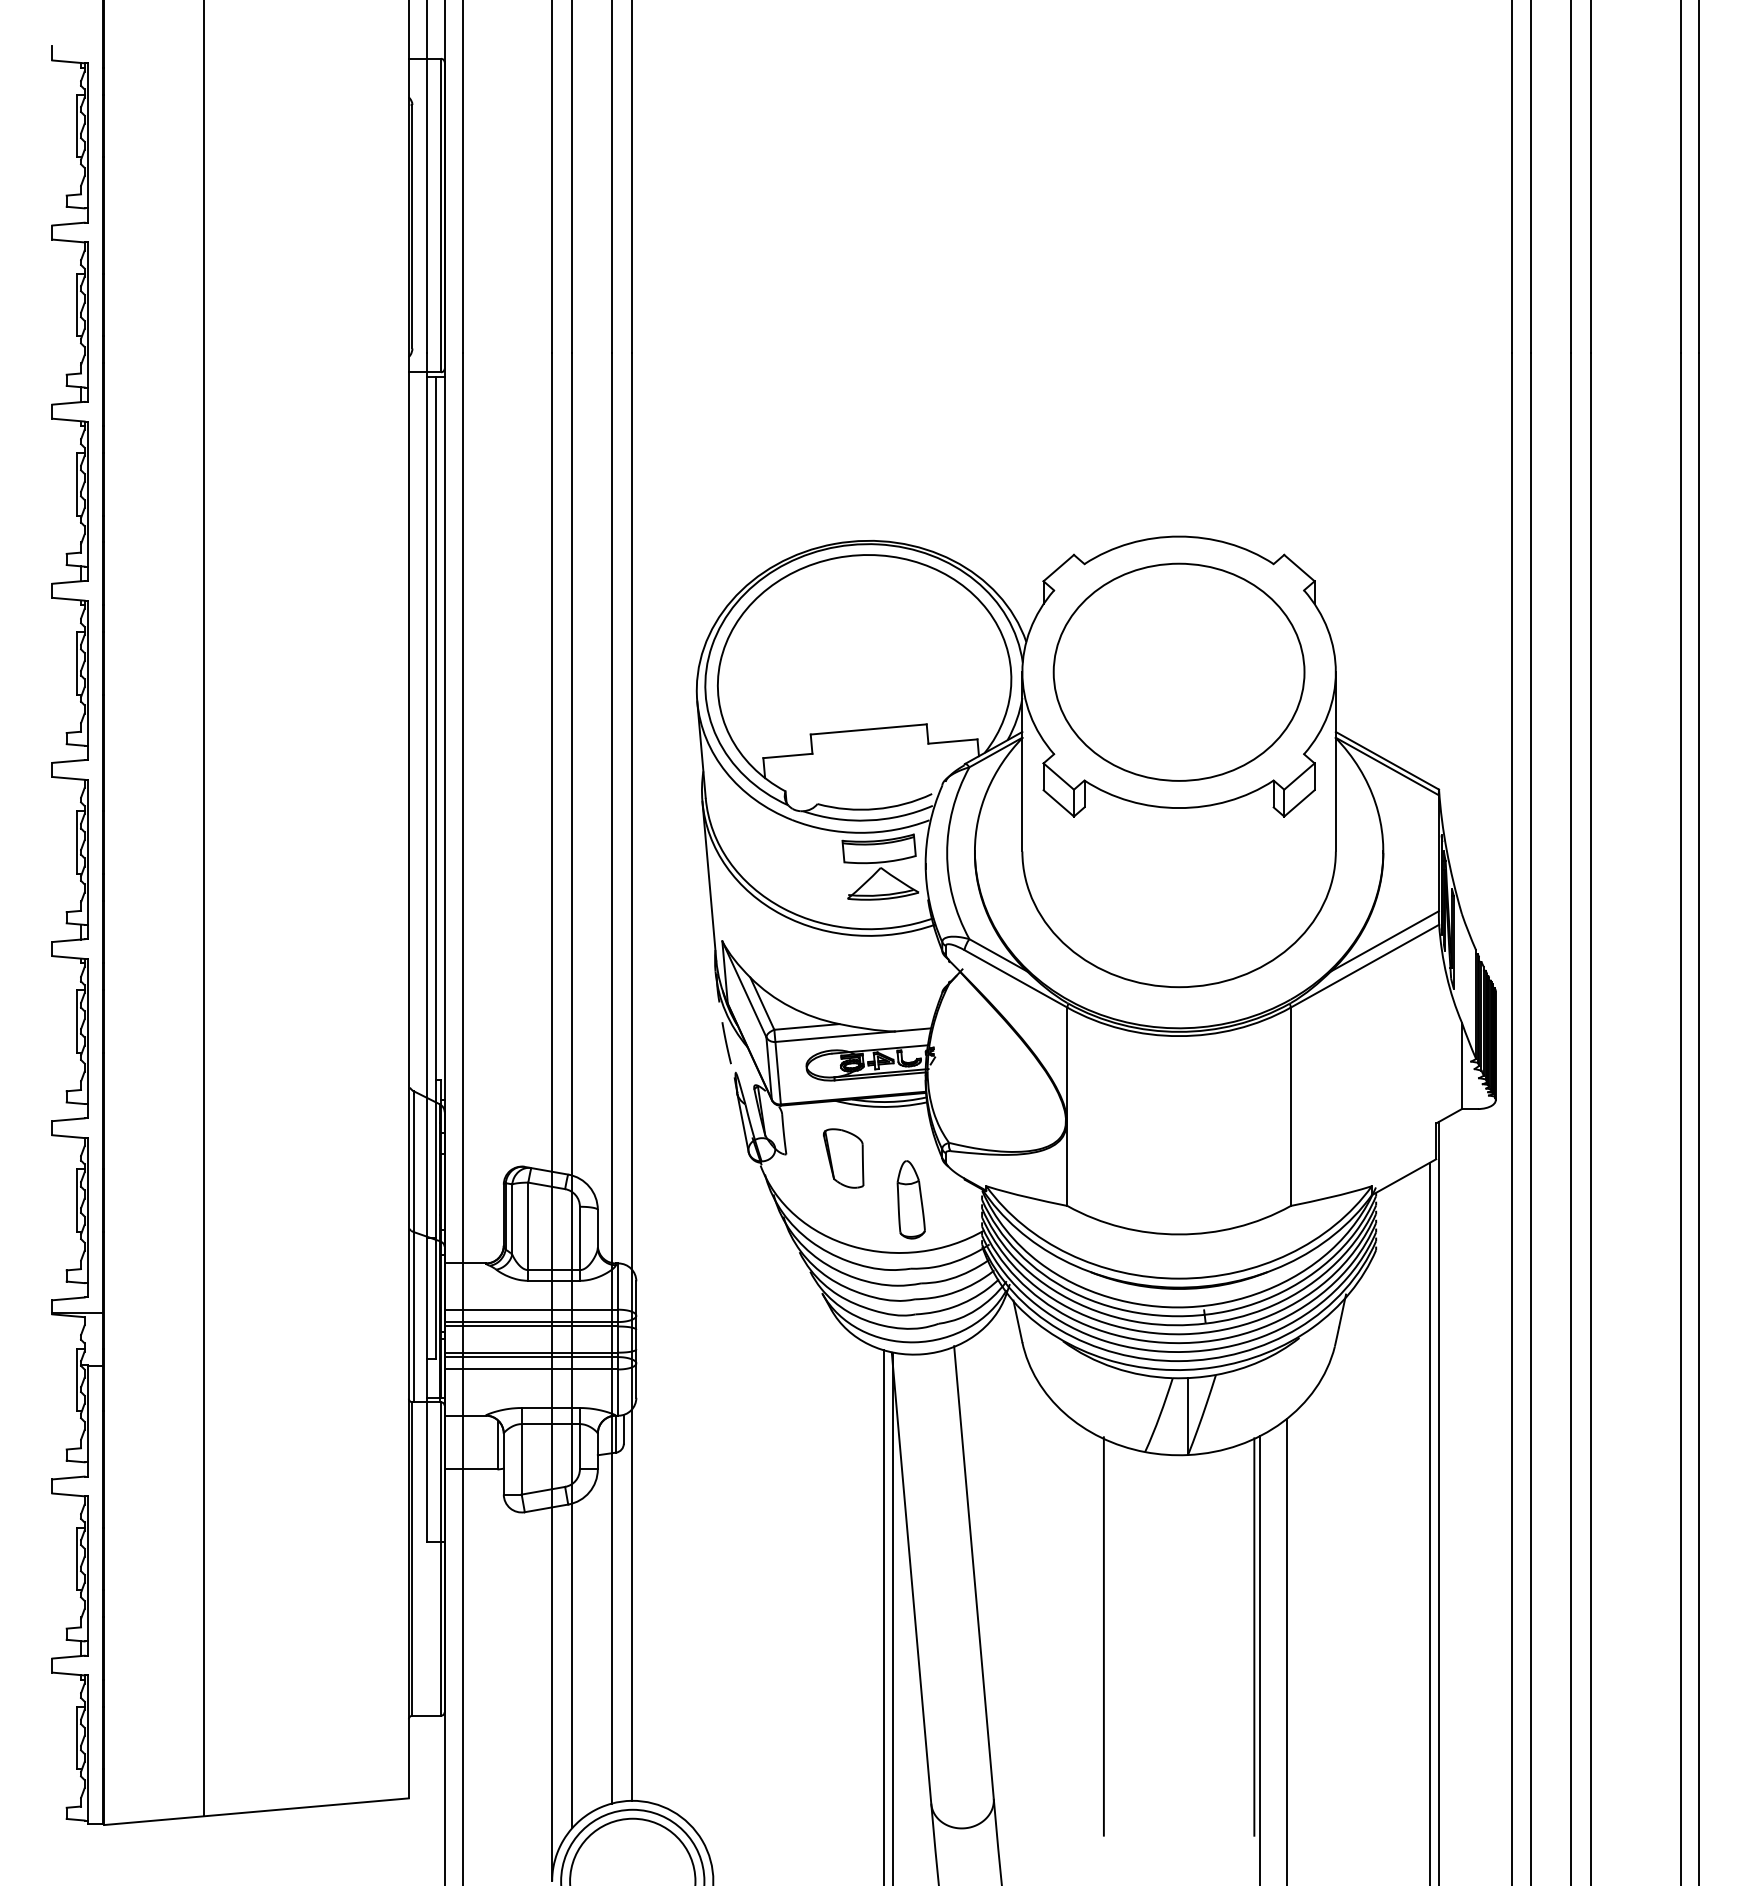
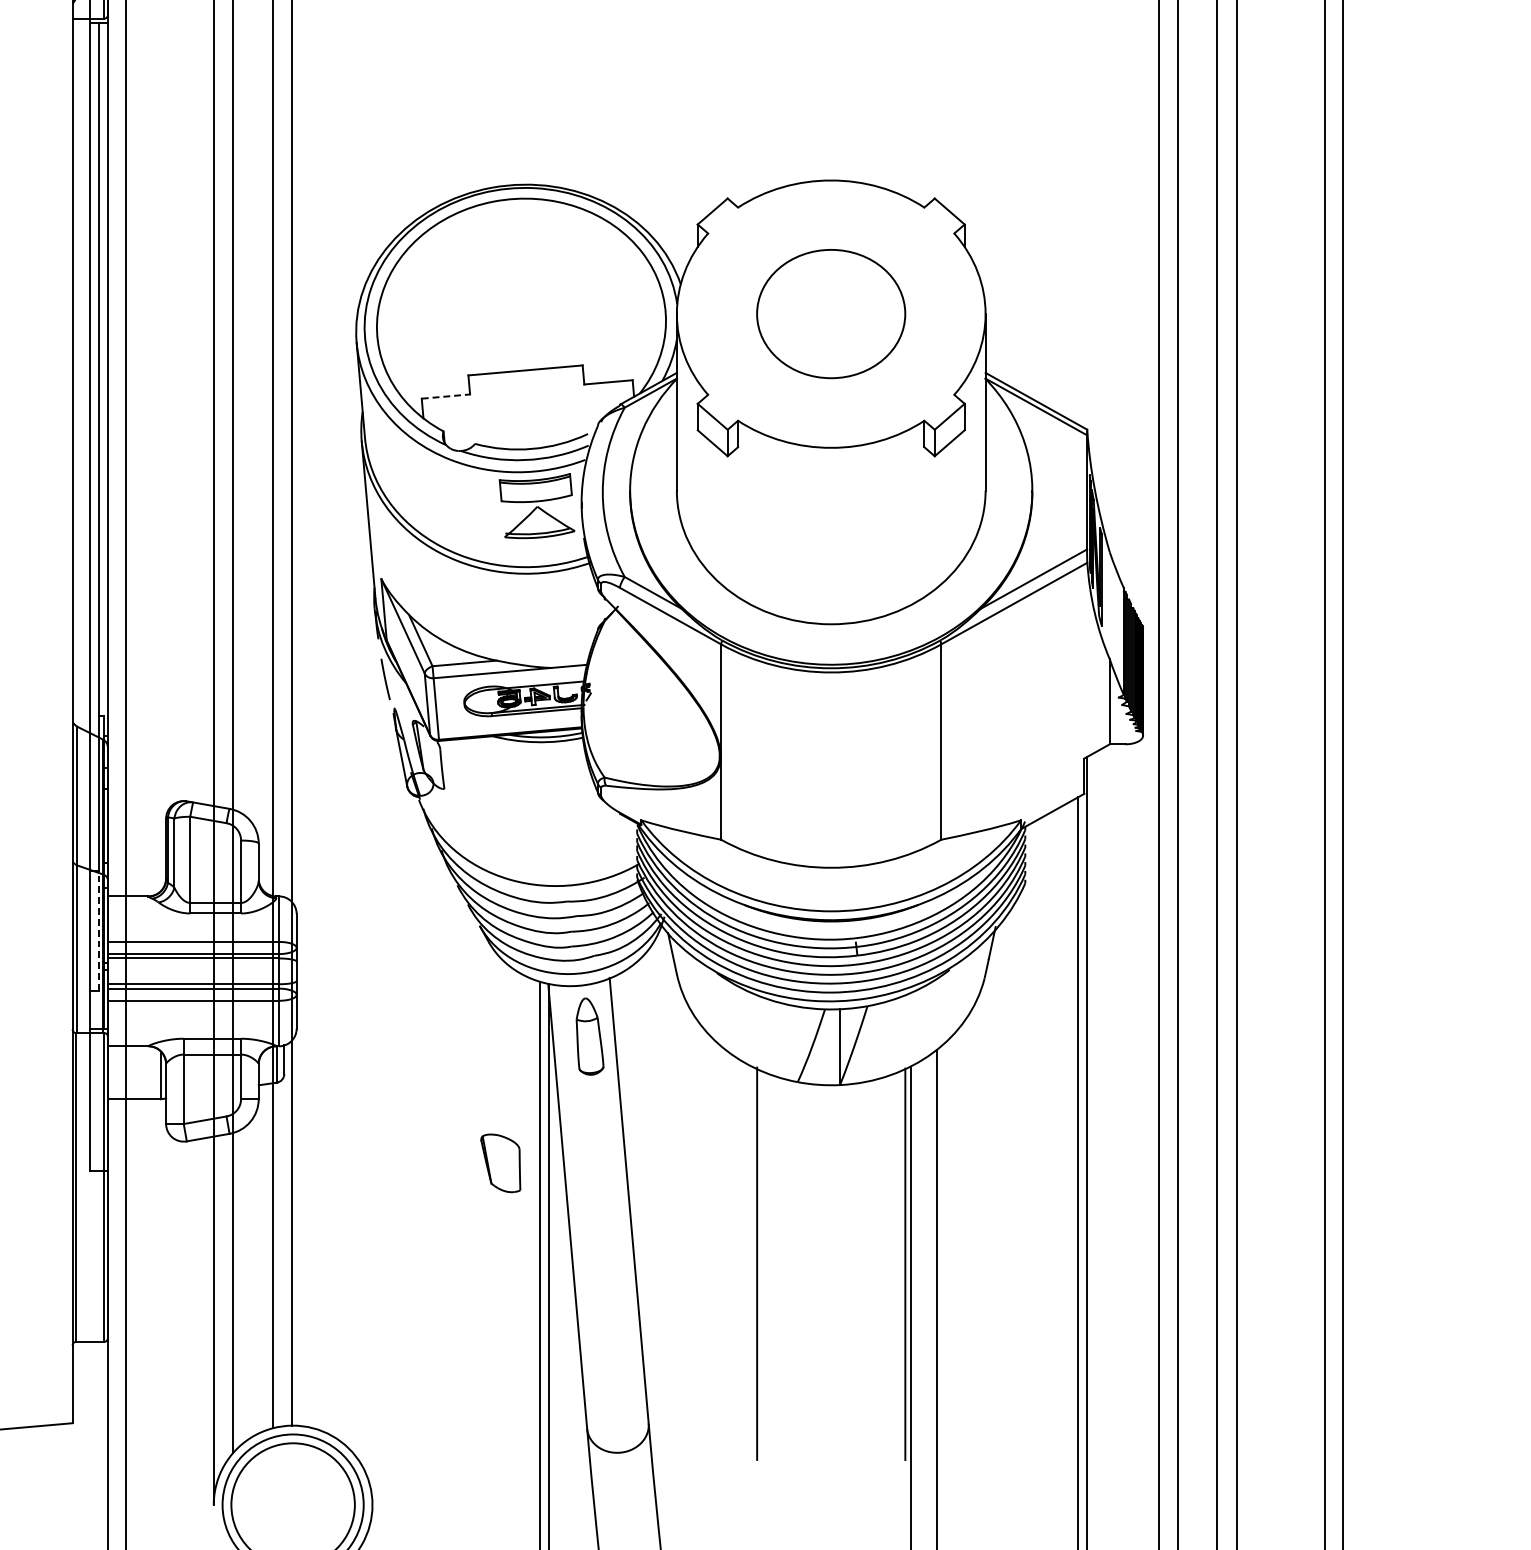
part: (1178, 671) -> (830, 313), size x0.6
line: (787, 755) -> (445, 396), solid -> dashed
part: (843, 1158) -> (500, 1163), moved
part: (910, 1199) -> (589, 1036), moved
line: (435, 1298) -> (98, 930), solid -> dashed

